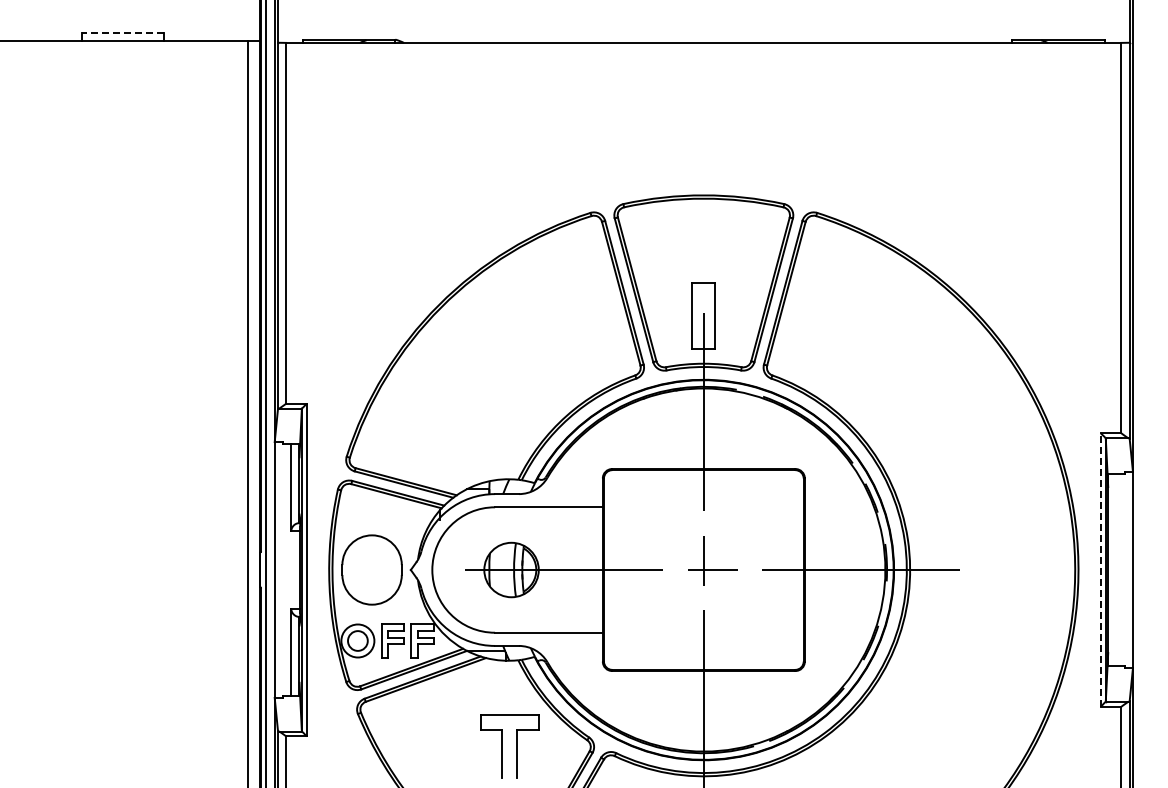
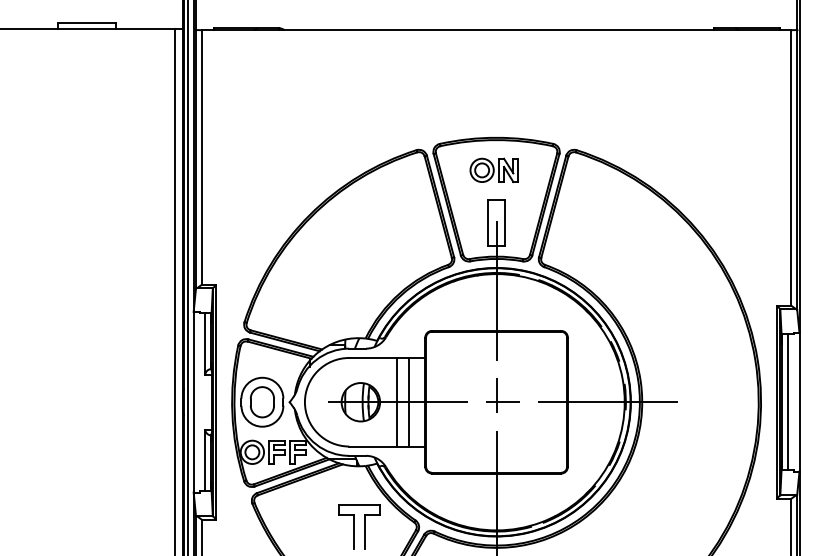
line: (122, 33) -> (86, 23), dashed -> solid
part: (700, 241) -> (494, 170), added
part: (371, 569) -> (261, 401), added
line: (562, 569) -> (396, 401), added
line: (579, 569) -> (408, 401), added
line: (1116, 569) -> (787, 401), added
line: (1100, 570) -> (776, 402), dashed -> solid

